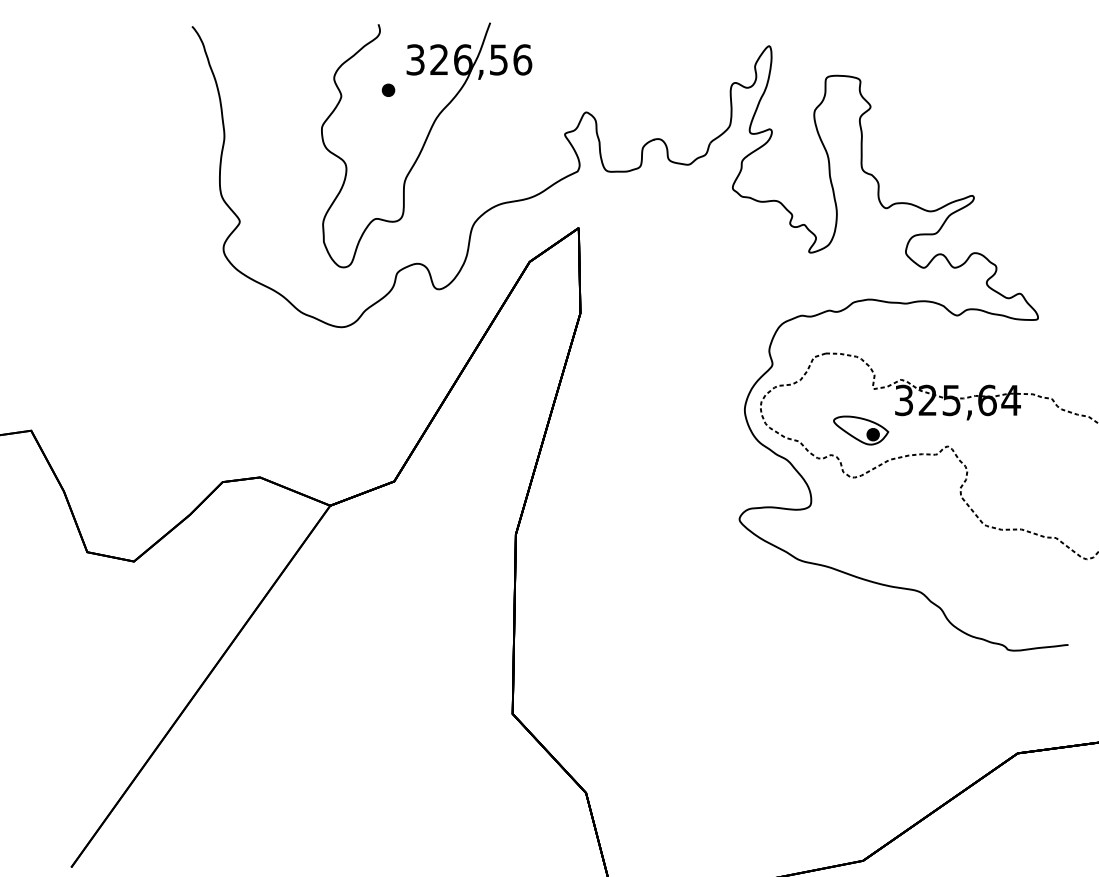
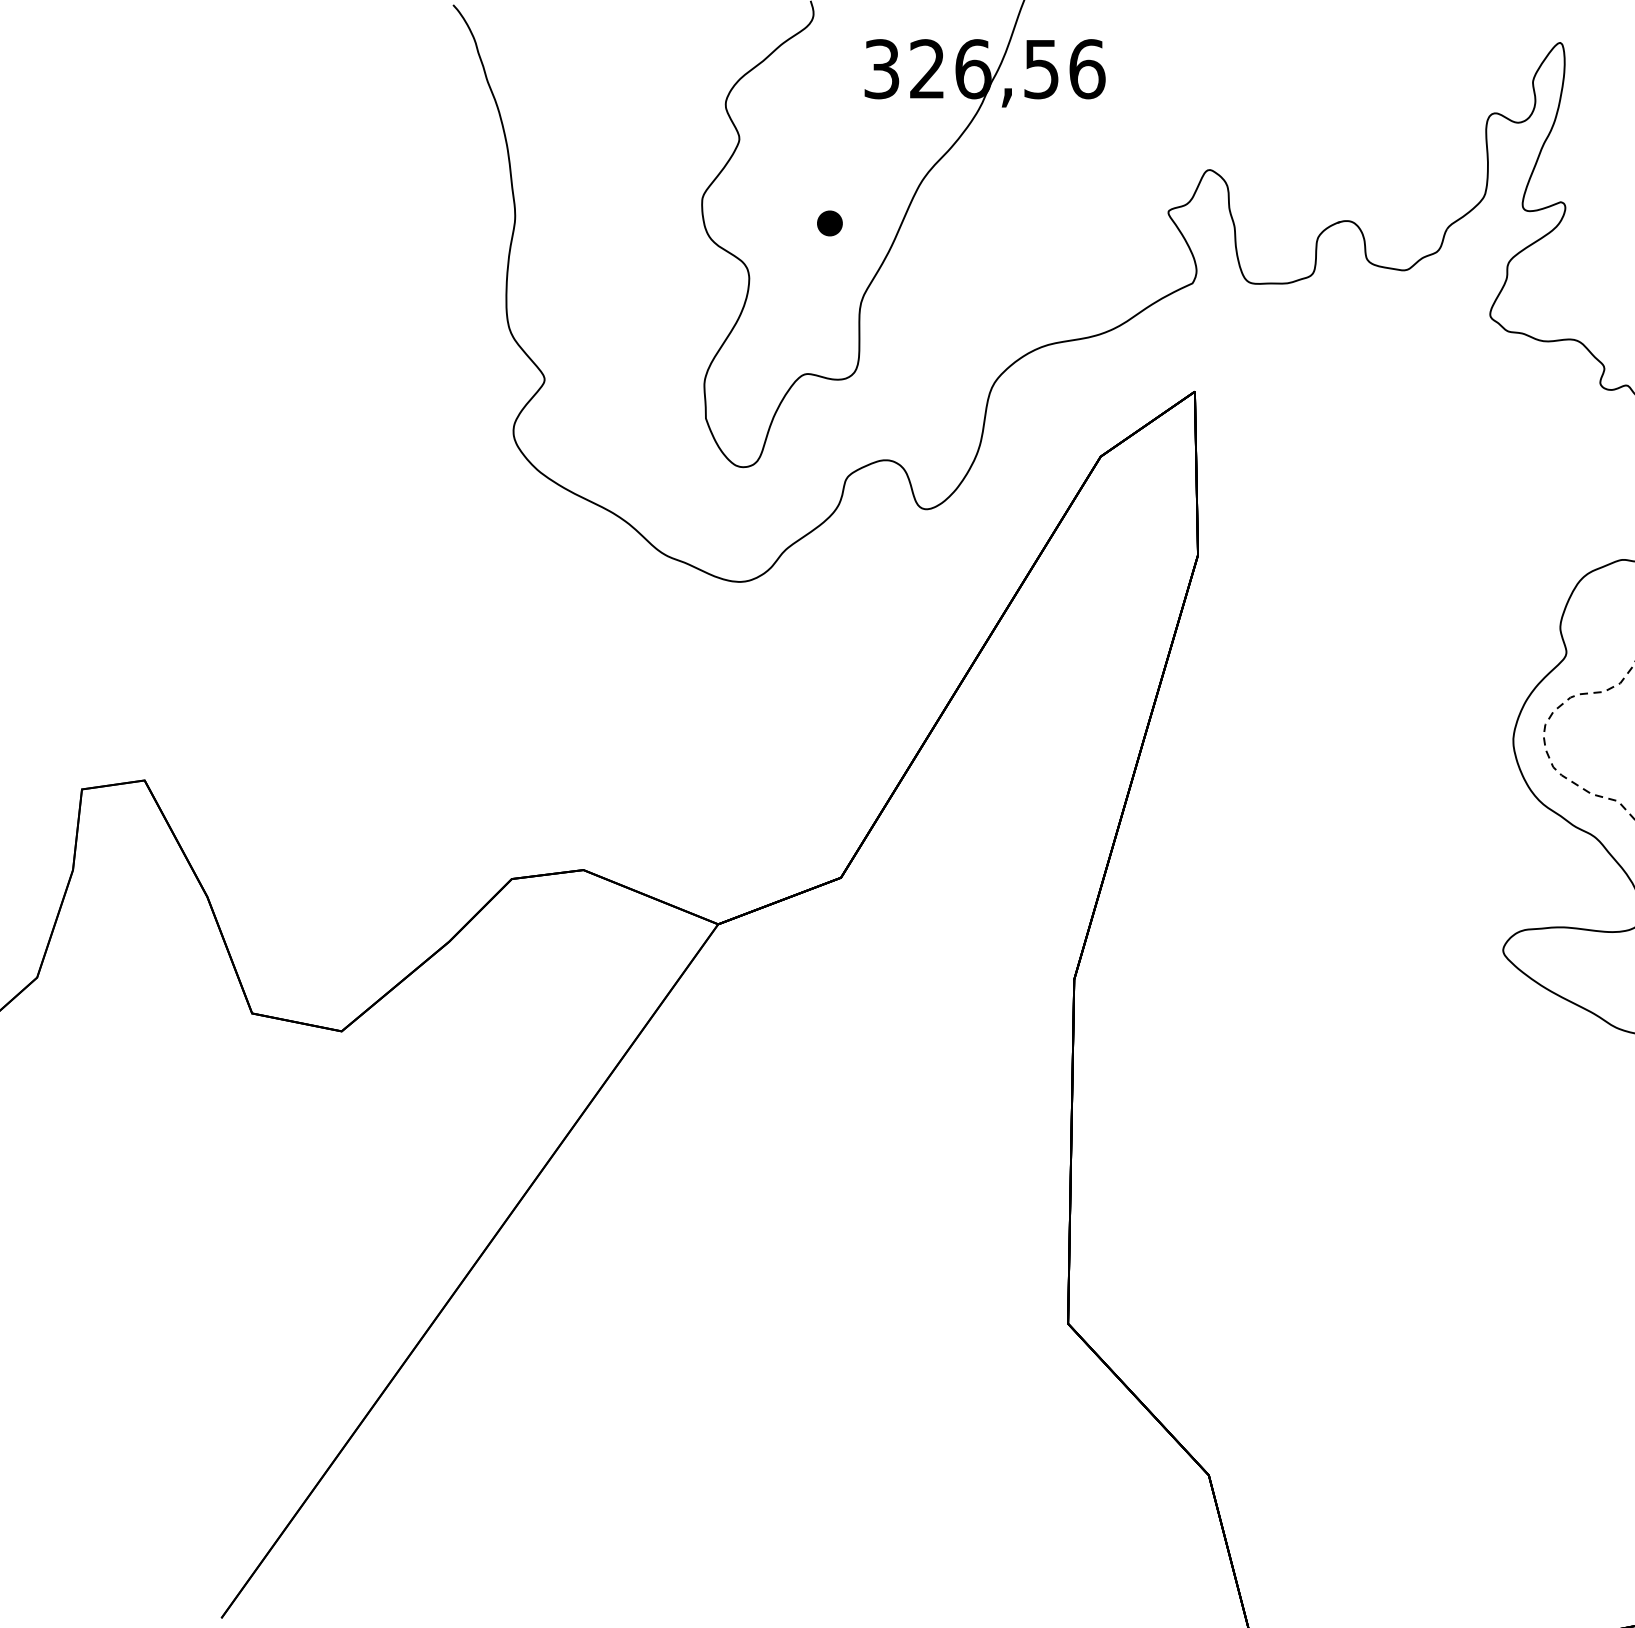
part: (388, 89) -> (829, 221), moved

